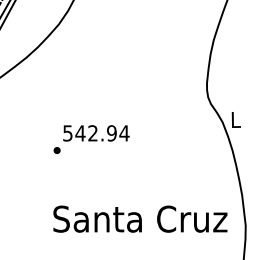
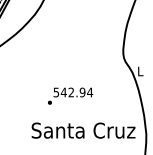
text: (91, 138) -> (70, 95), moved

